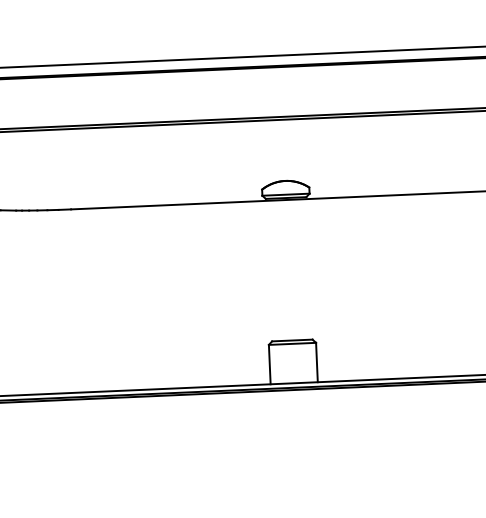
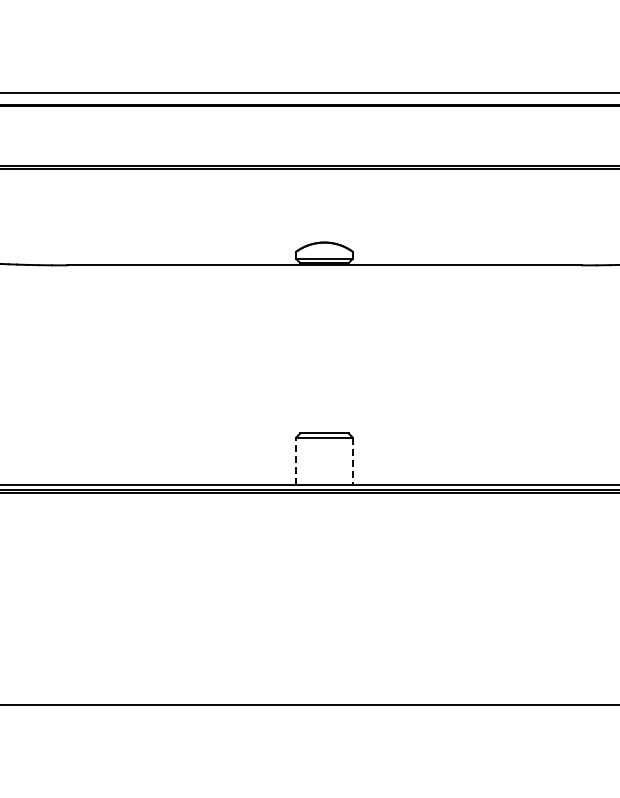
line: (316, 362) -> (352, 461), solid -> dashed
line: (269, 364) -> (296, 461), solid -> dashed

